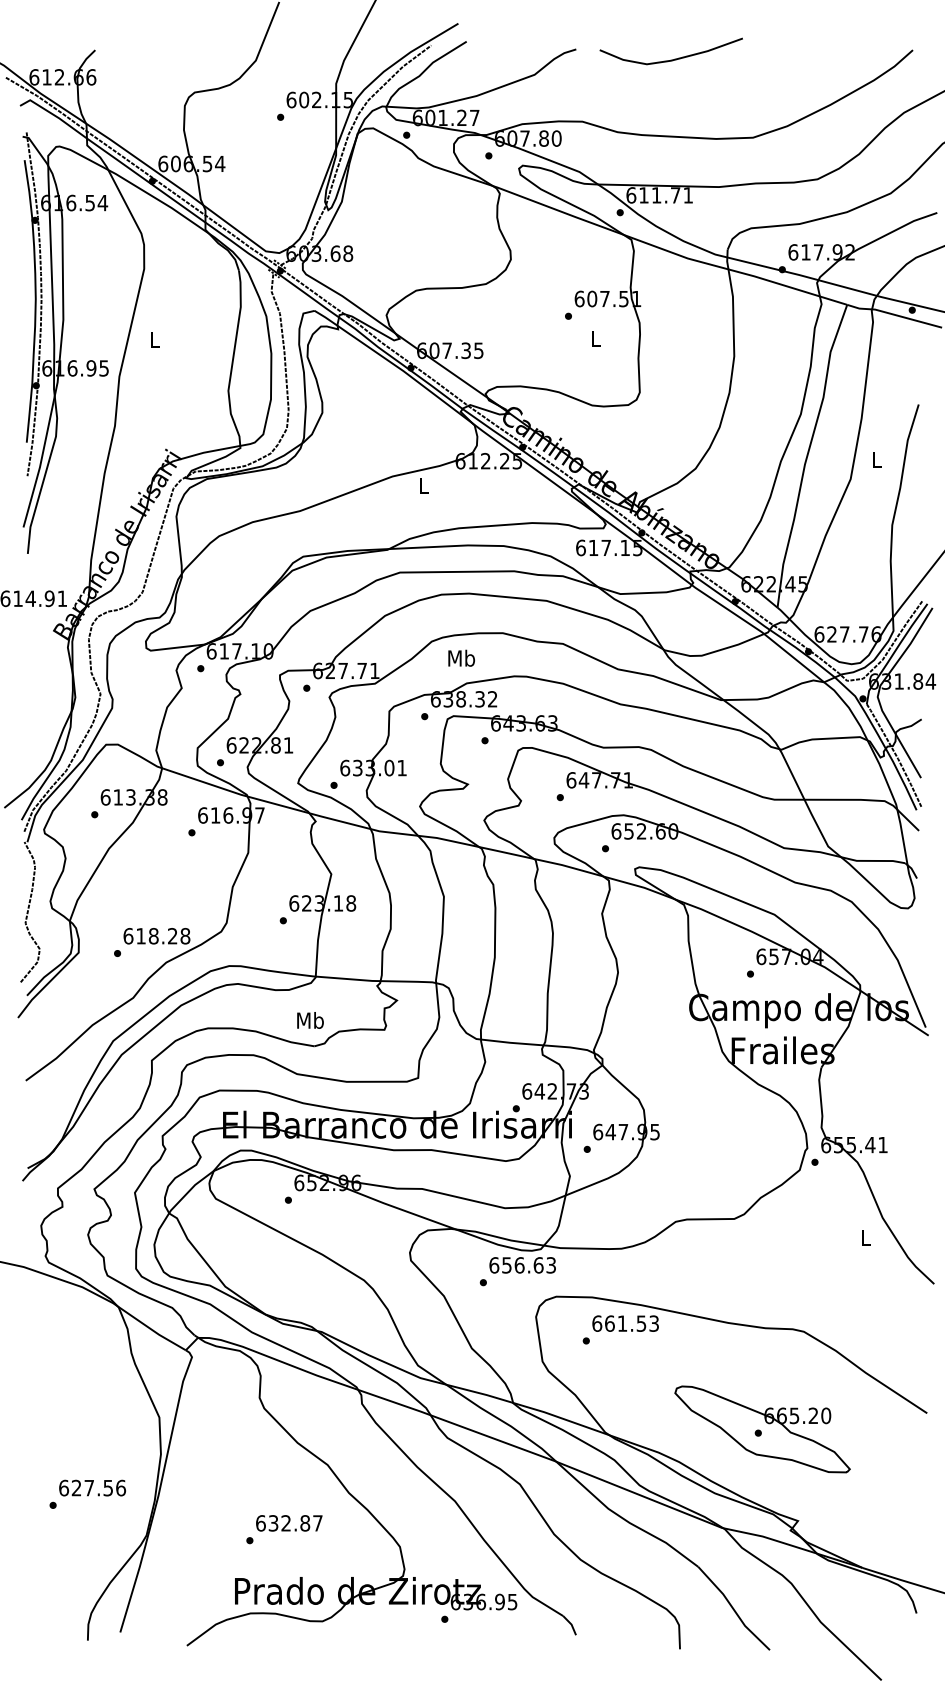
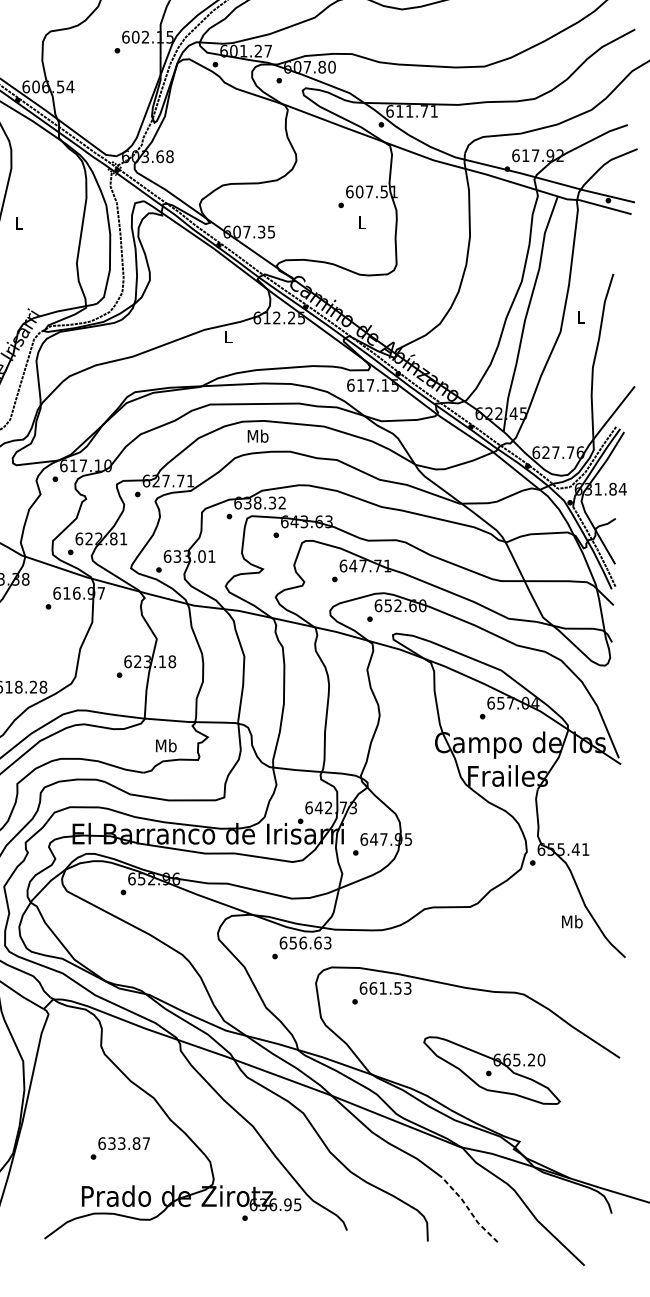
text: (461, 657) -> (258, 435), moved
text: (310, 1020) -> (166, 745), moved
text: (865, 1237) -> (572, 921), L -> Mb
text: (285, 1523) -> (121, 1143), 632.87 -> 633.87
line: (733, 1608) -> (469, 1209), solid -> dashed

